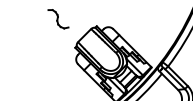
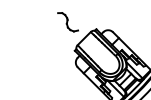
part: (58, 19) -> (68, 22), moved

